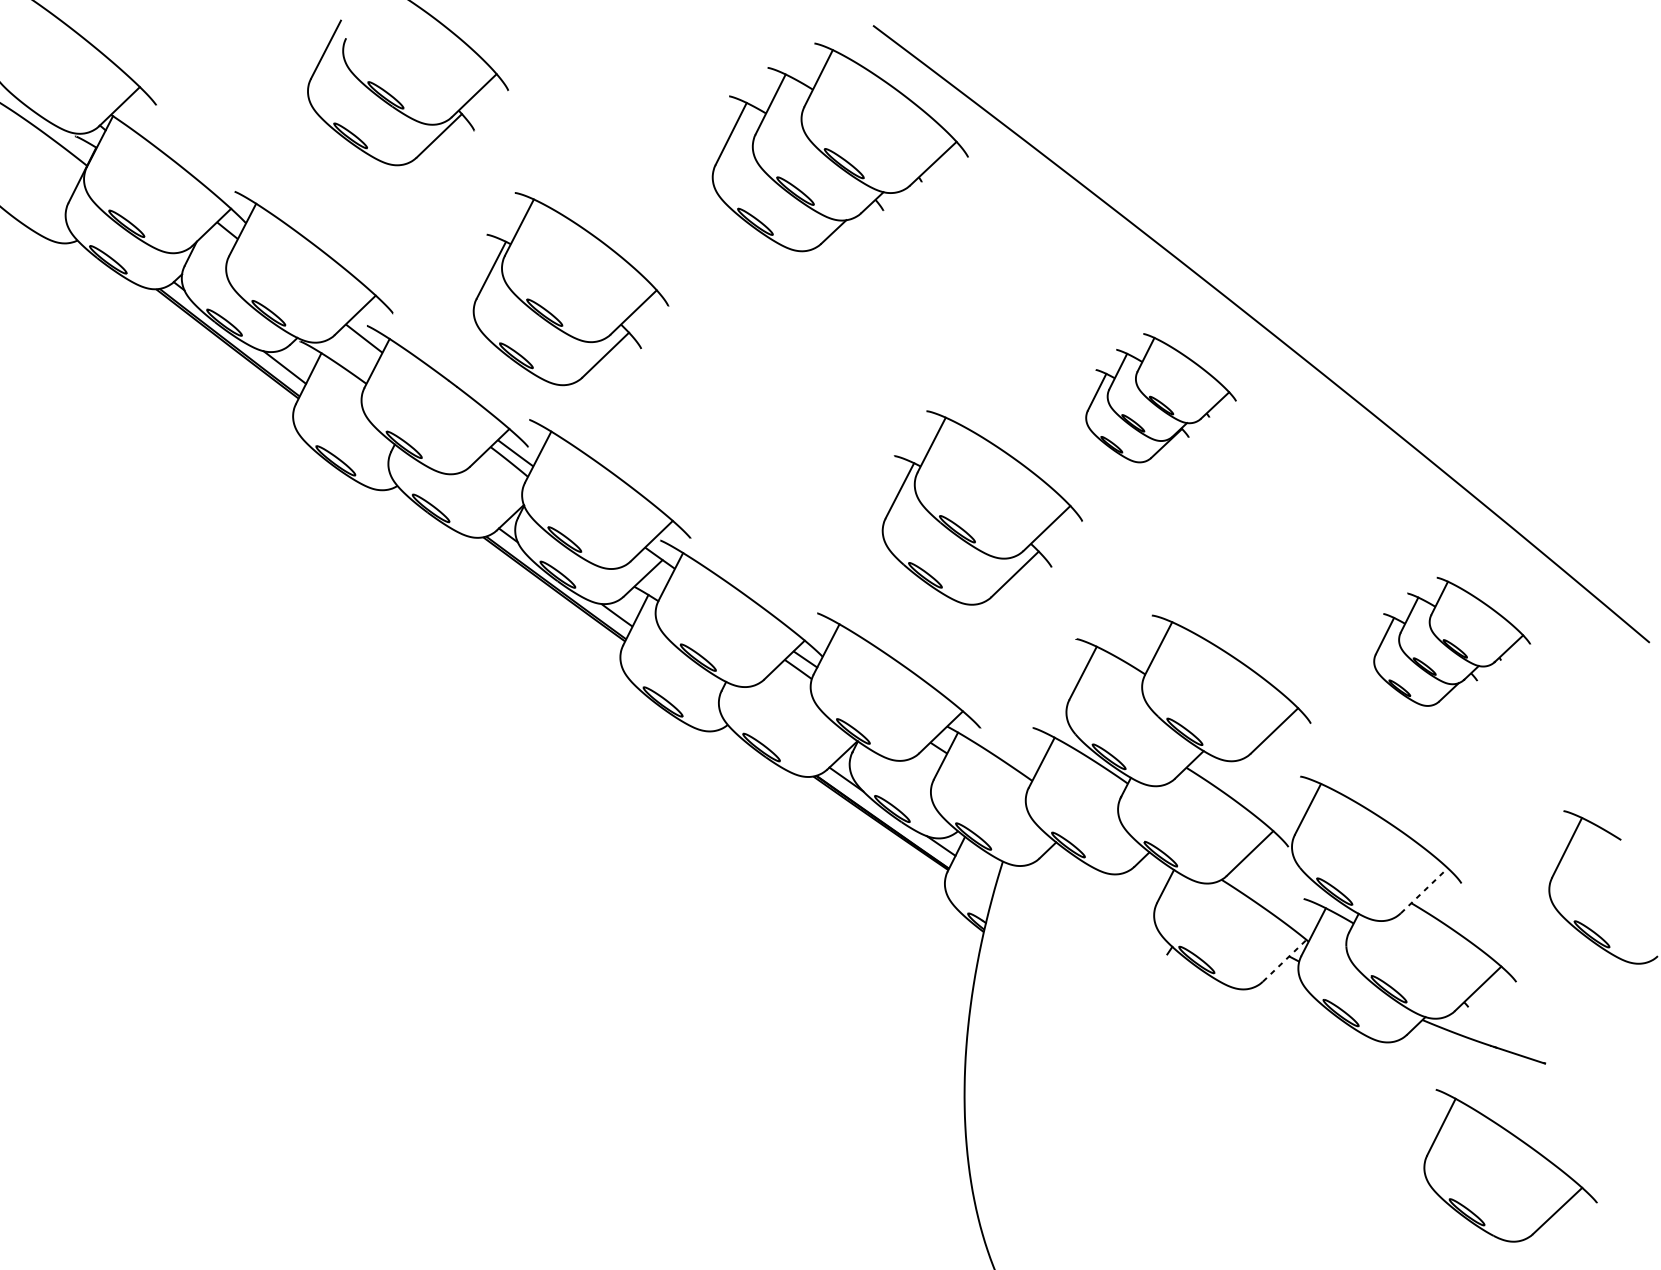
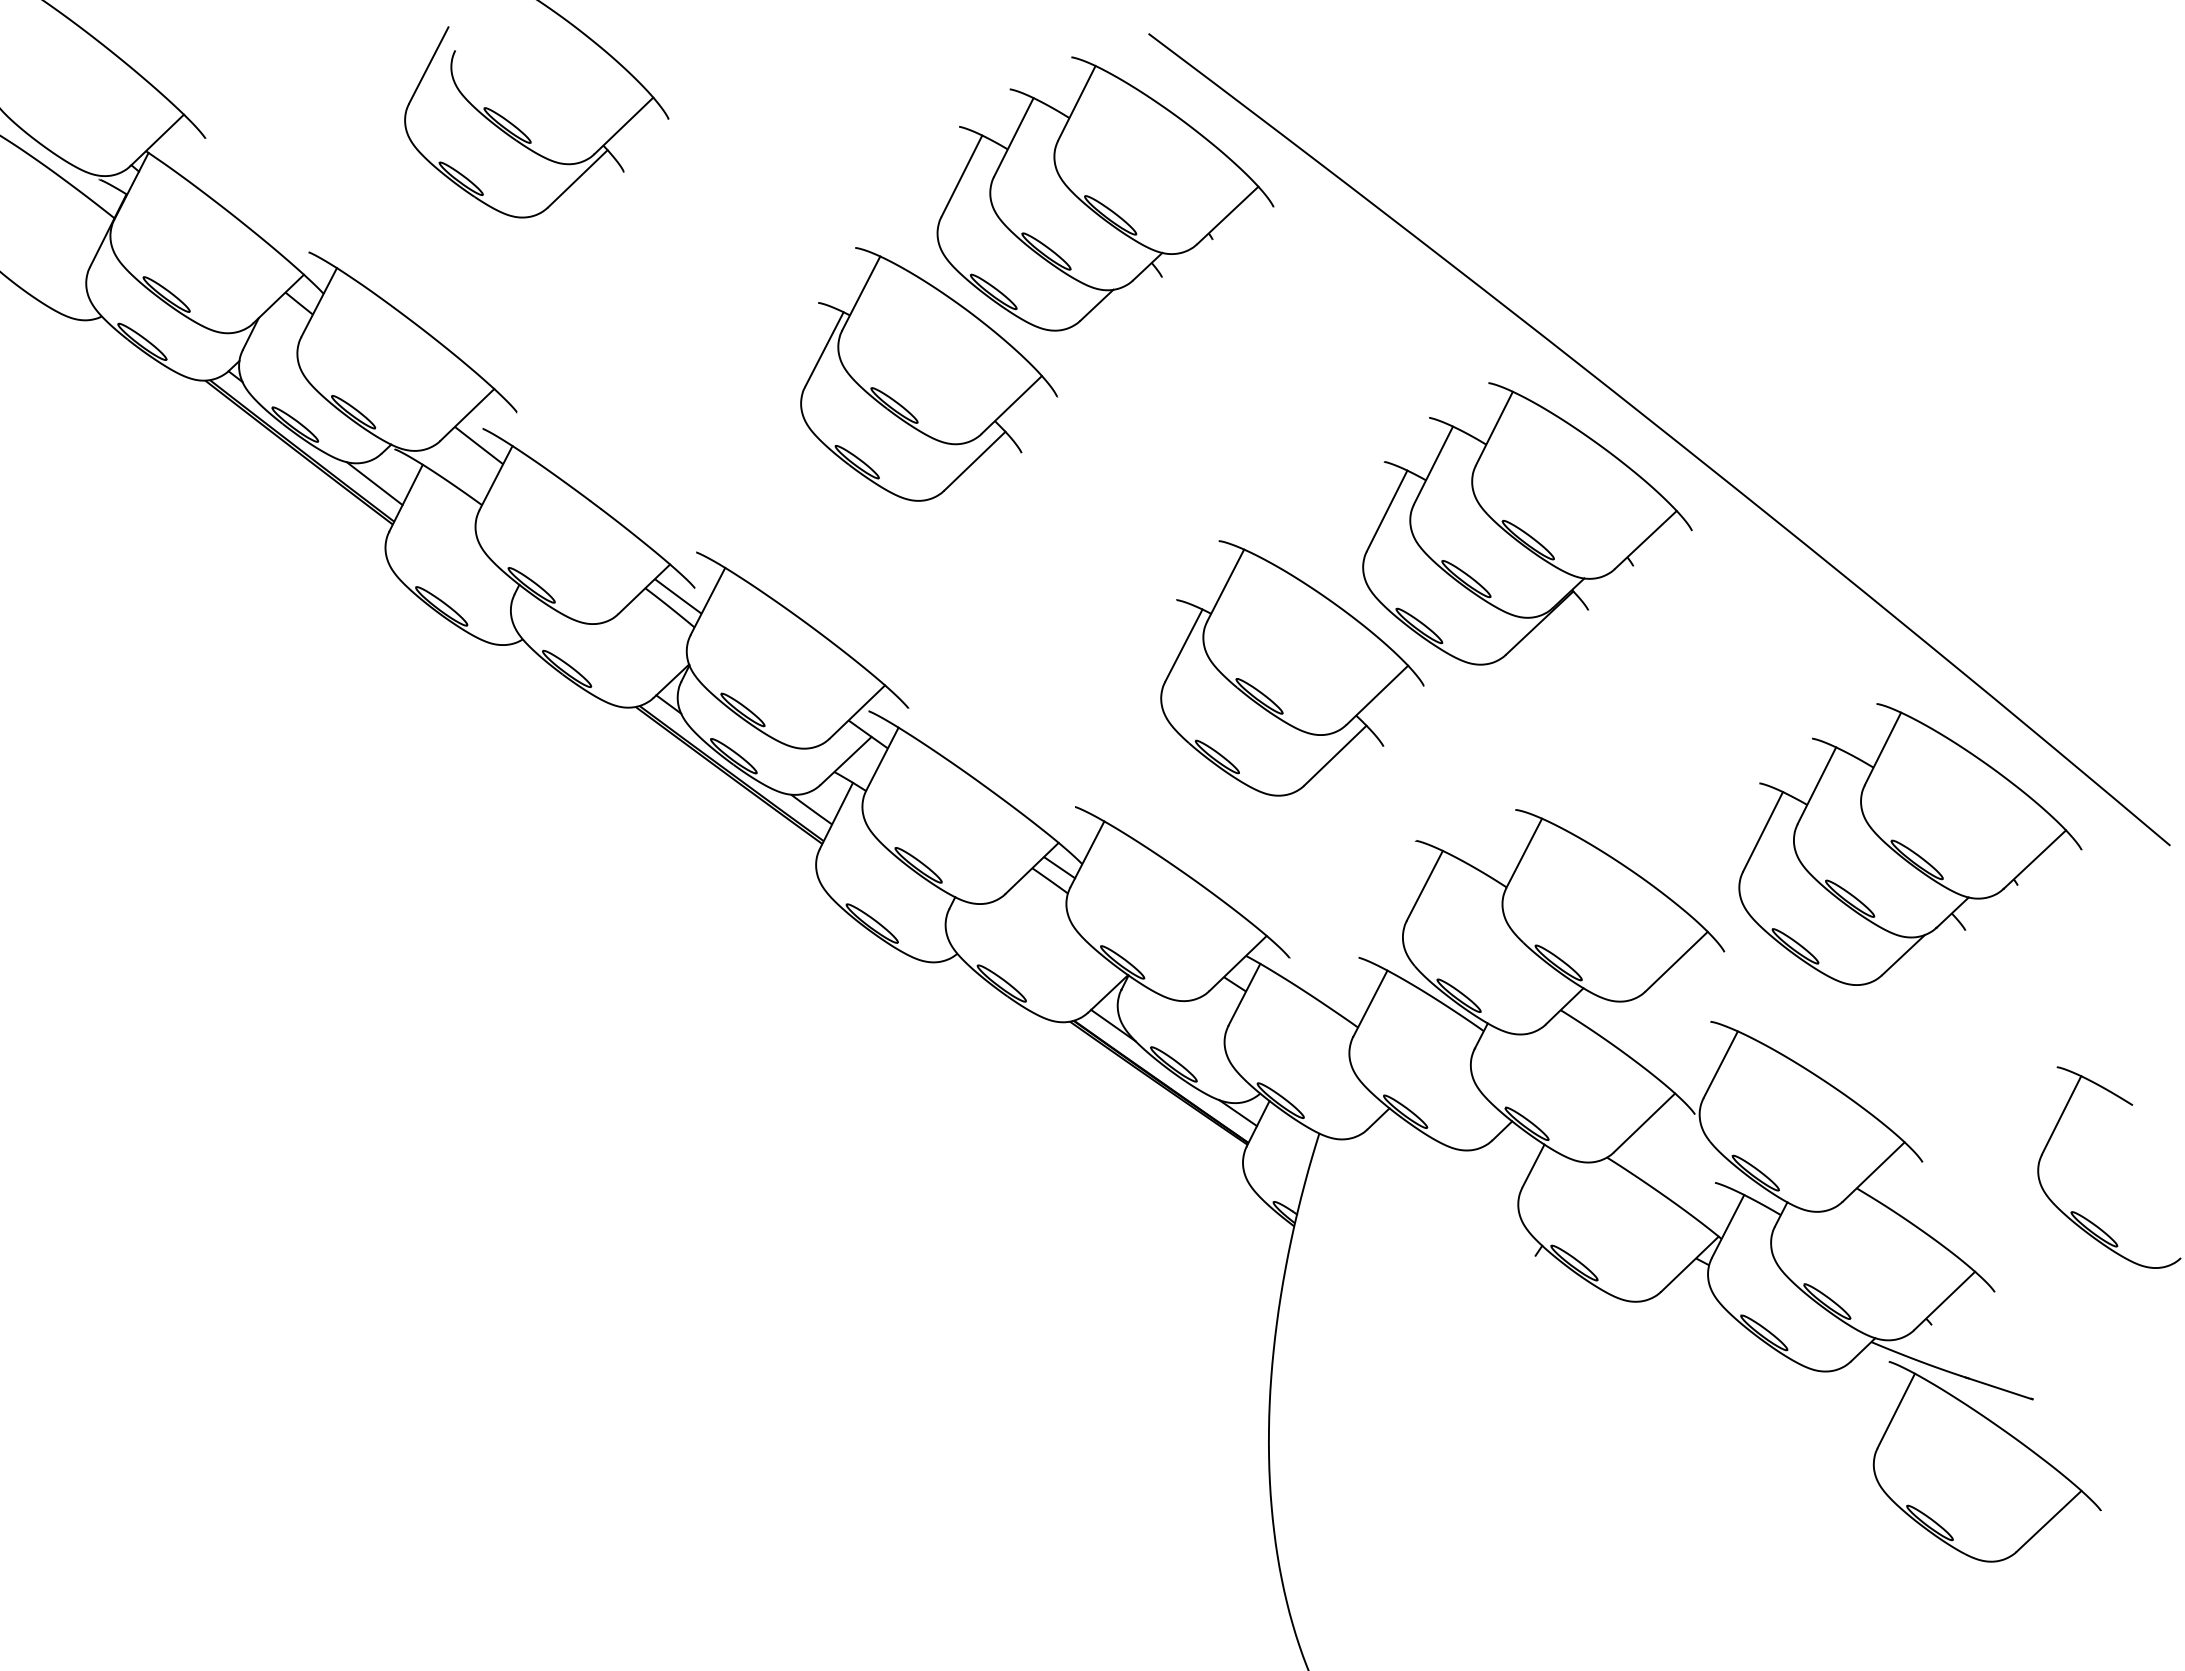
part: (570, 289) -> (928, 374), moved
part: (1161, 397) -> (1527, 523), size x1.67
part: (1452, 641) -> (1910, 844), size x1.67
line: (1424, 890) -> (1873, 1171), dashed -> solid
line: (1285, 961) -> (1690, 1264), dashed -> solid
part: (1510, 1165) -> (1986, 1461), moved

